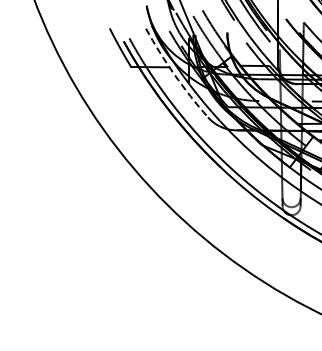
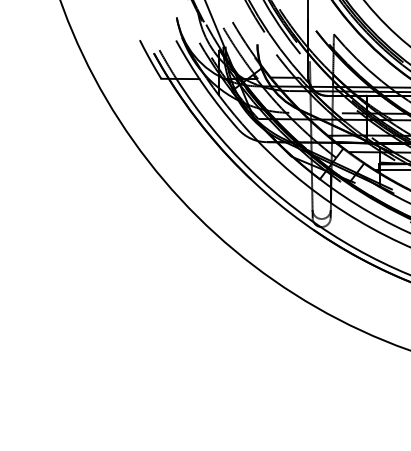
arc: (174, 74) -> (204, 86), dashed -> solid

